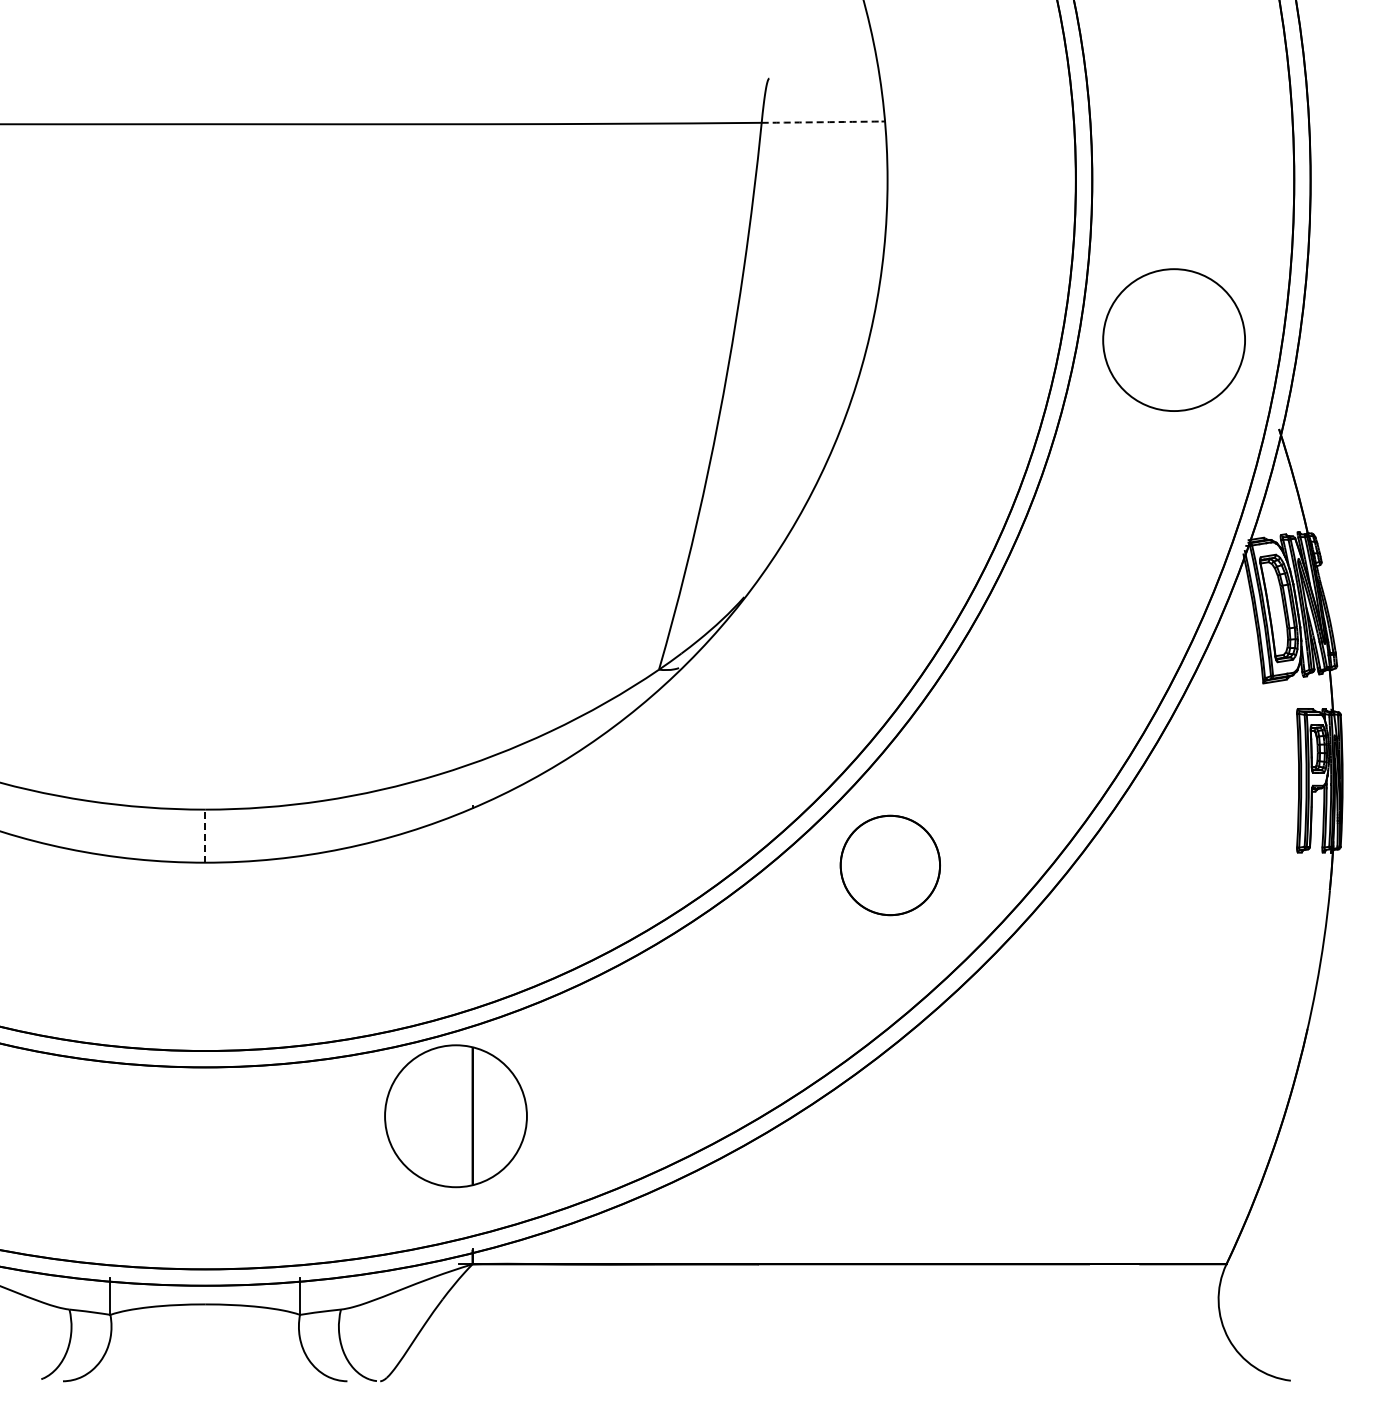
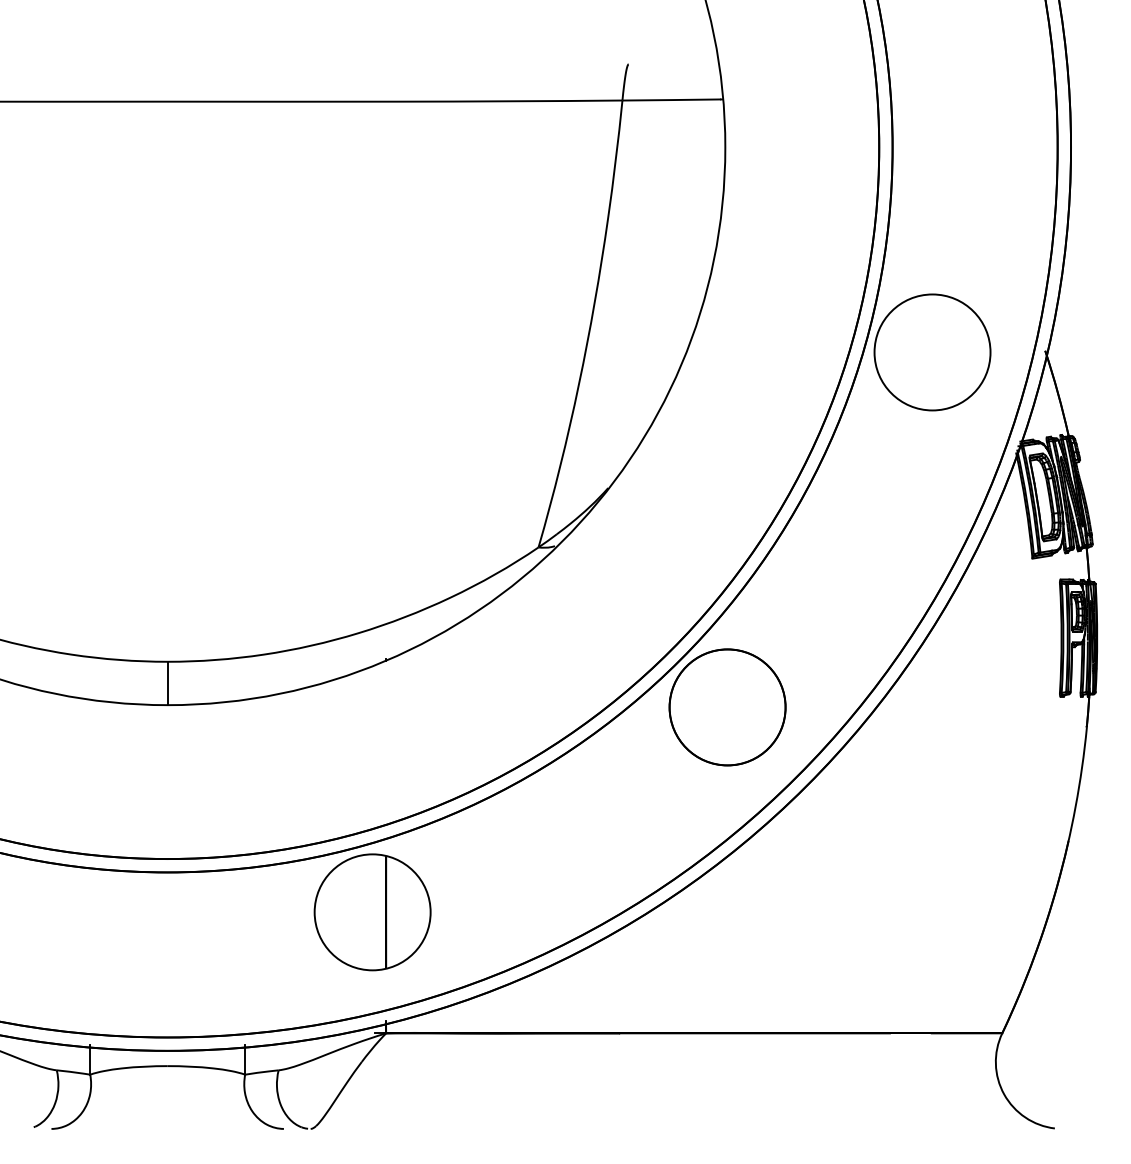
arc: (822, 122) -> (672, 100), dashed -> solid
circle: (1173, 339) -> (932, 351), moved
line: (205, 836) -> (167, 683), dashed -> solid
part: (890, 865) -> (727, 707), size x1.43

